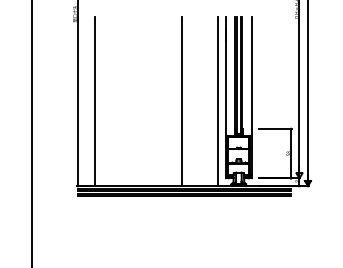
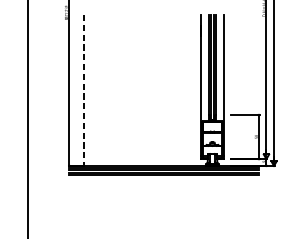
line: (95, 101) -> (84, 90), solid -> dashed
line: (182, 101) -> (162, 90), removed
line: (217, 101) -> (193, 90), removed

